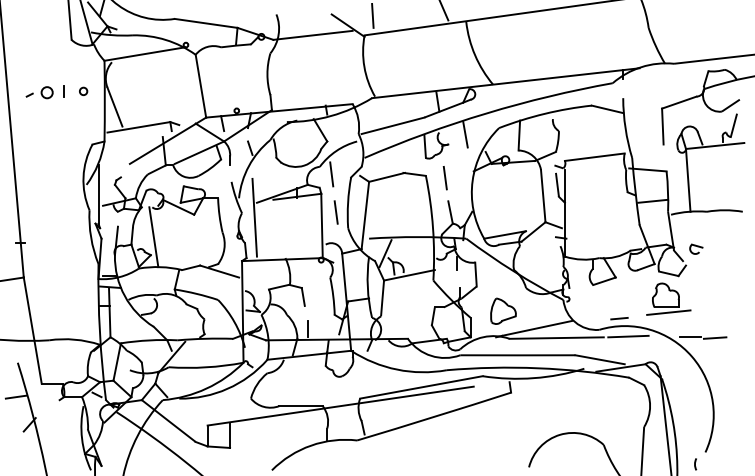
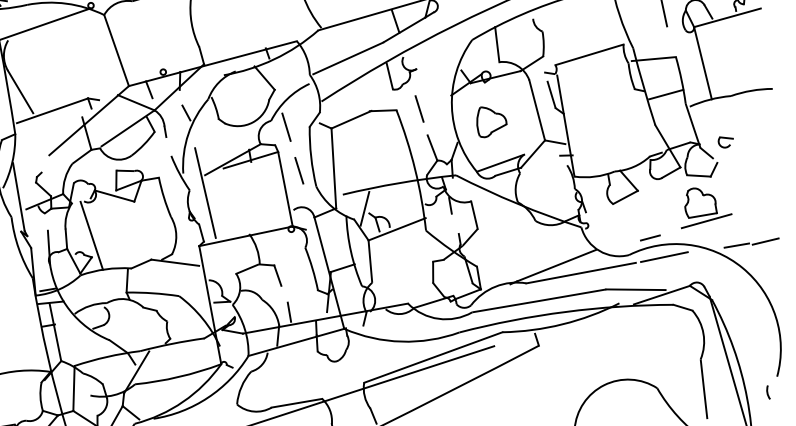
line: (465, 134) -> (434, 54), removed
part: (503, 310) -> (491, 119), moved

